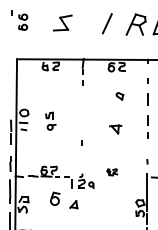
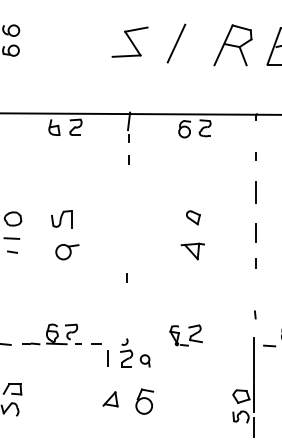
part: (62, 22) -> (129, 41), moved
part: (119, 96) -> (192, 218), moved
part: (50, 121) -> (64, 235), size x1.43
part: (112, 172) -> (186, 335), size x1.67
part: (55, 198) -> (145, 400), moved

